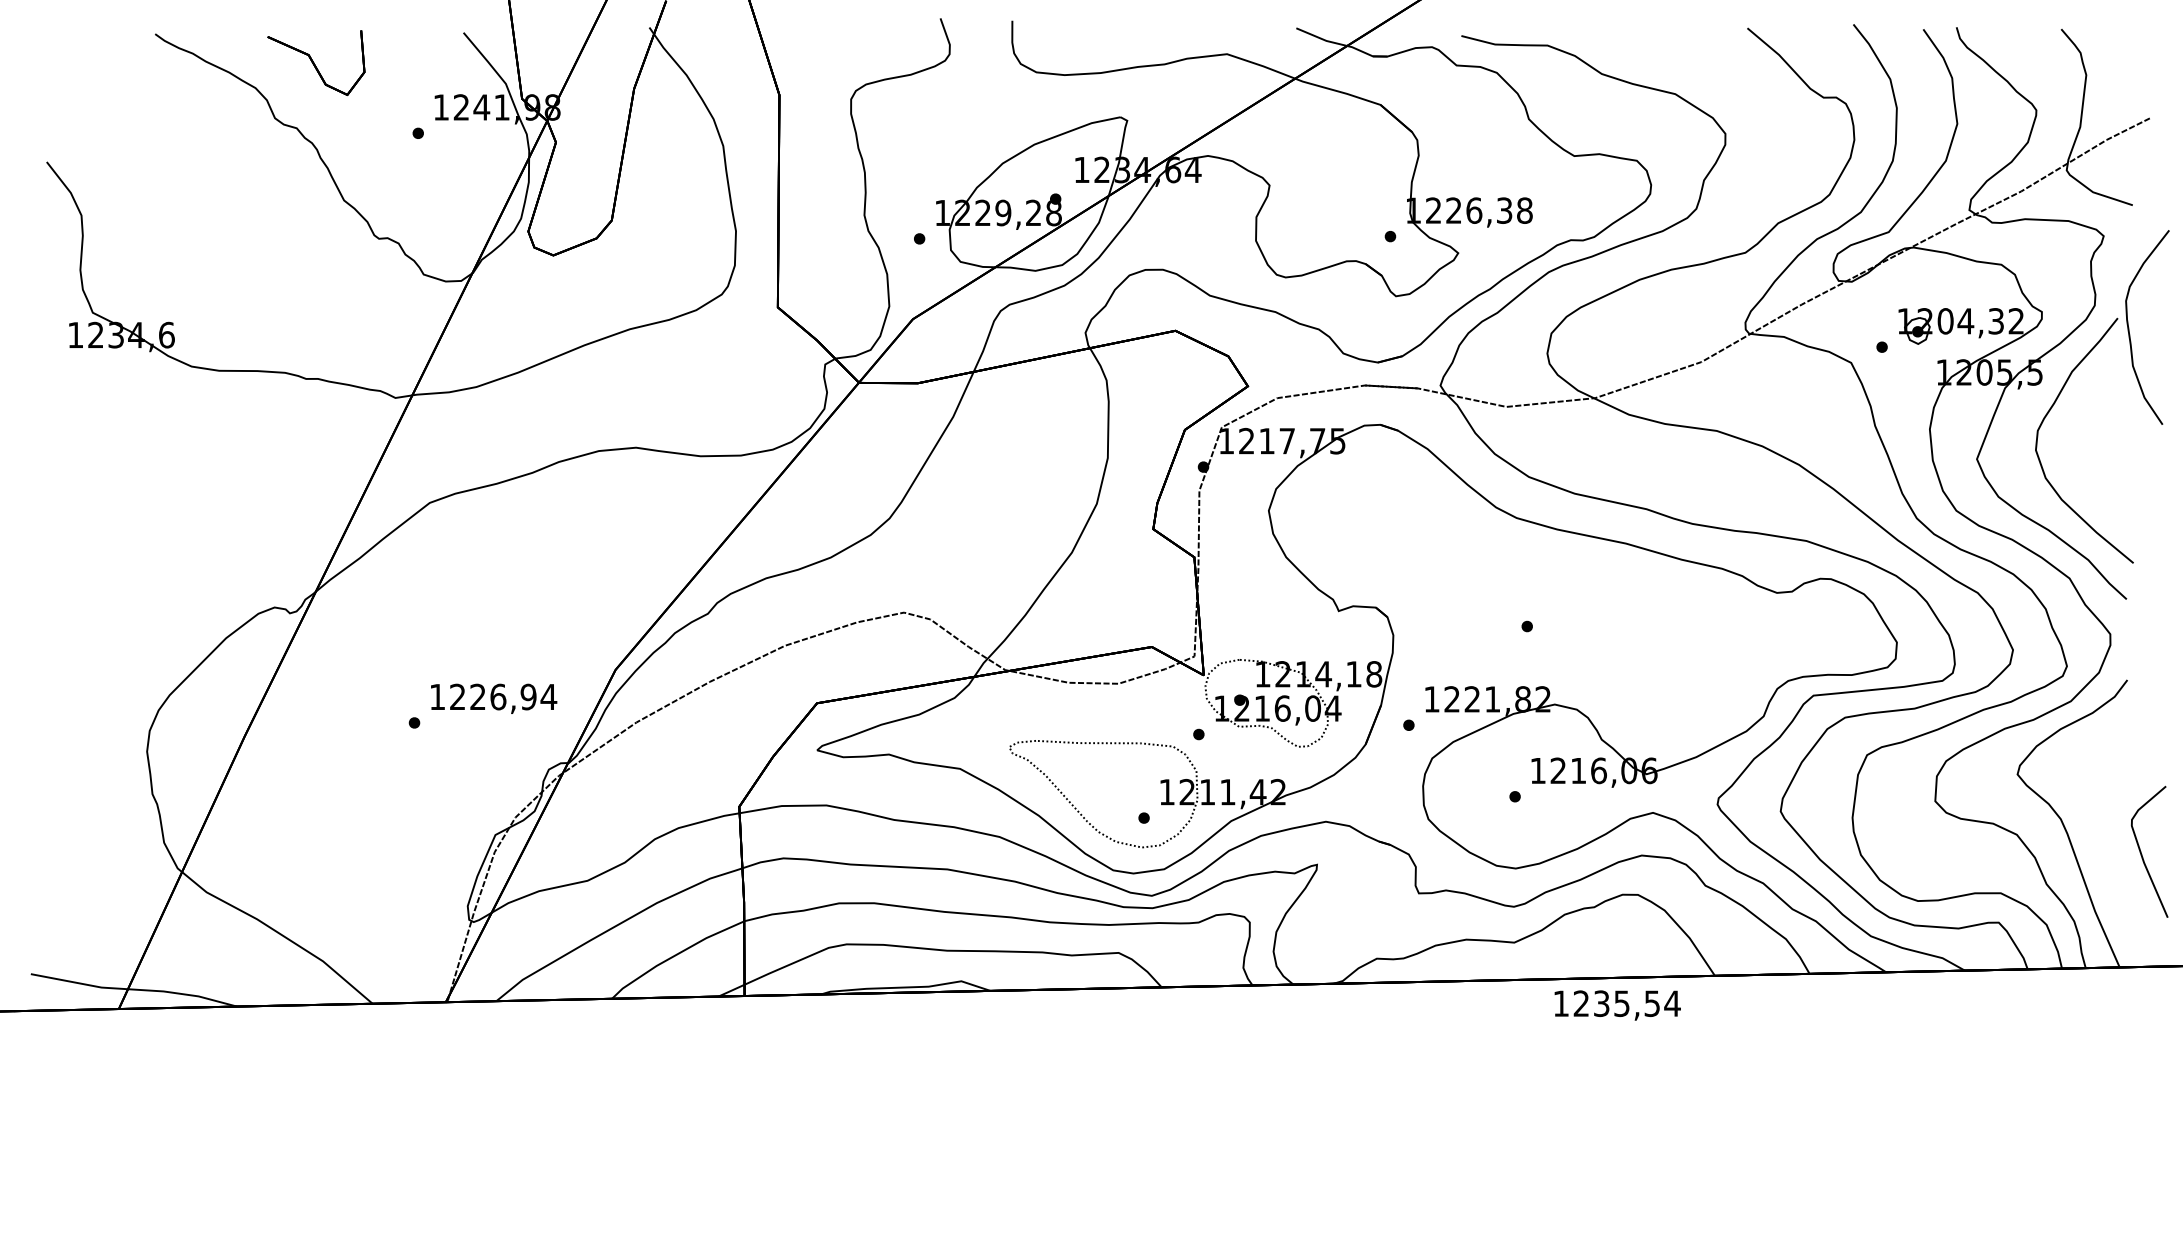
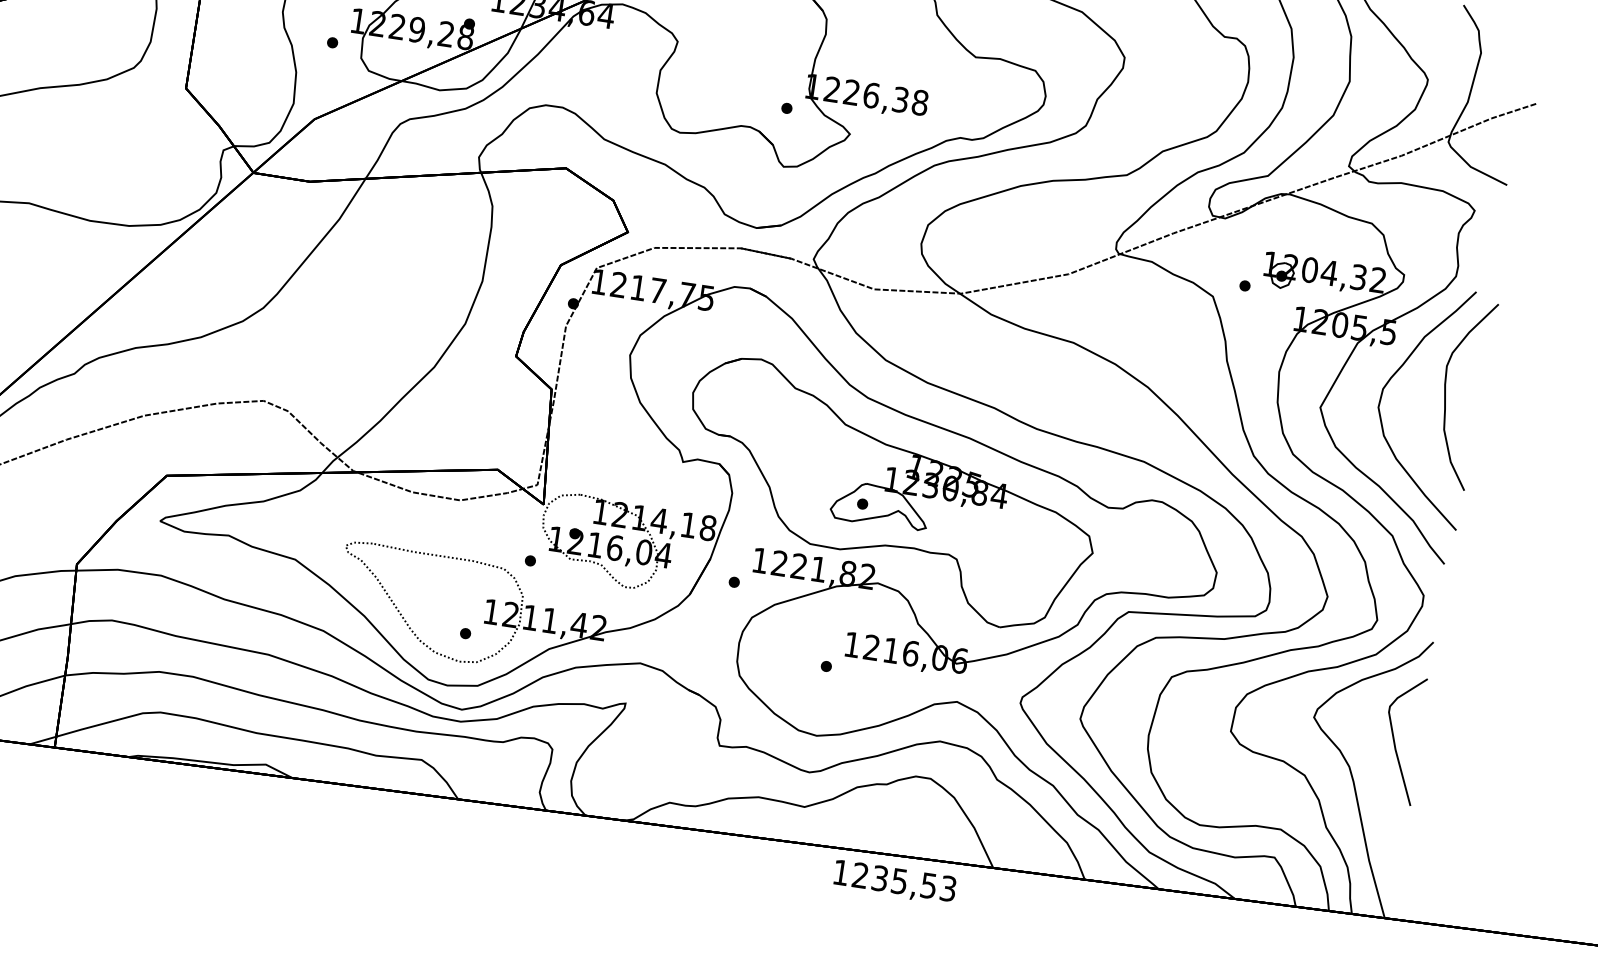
curve: (2129, 327) -> (1446, 392), moved
part: (1553, 612) -> (889, 494), added
curve: (2142, 854) -> (1395, 741), moved
text: (1672, 1003) -> (948, 888), 1235,54 -> 1235,53

